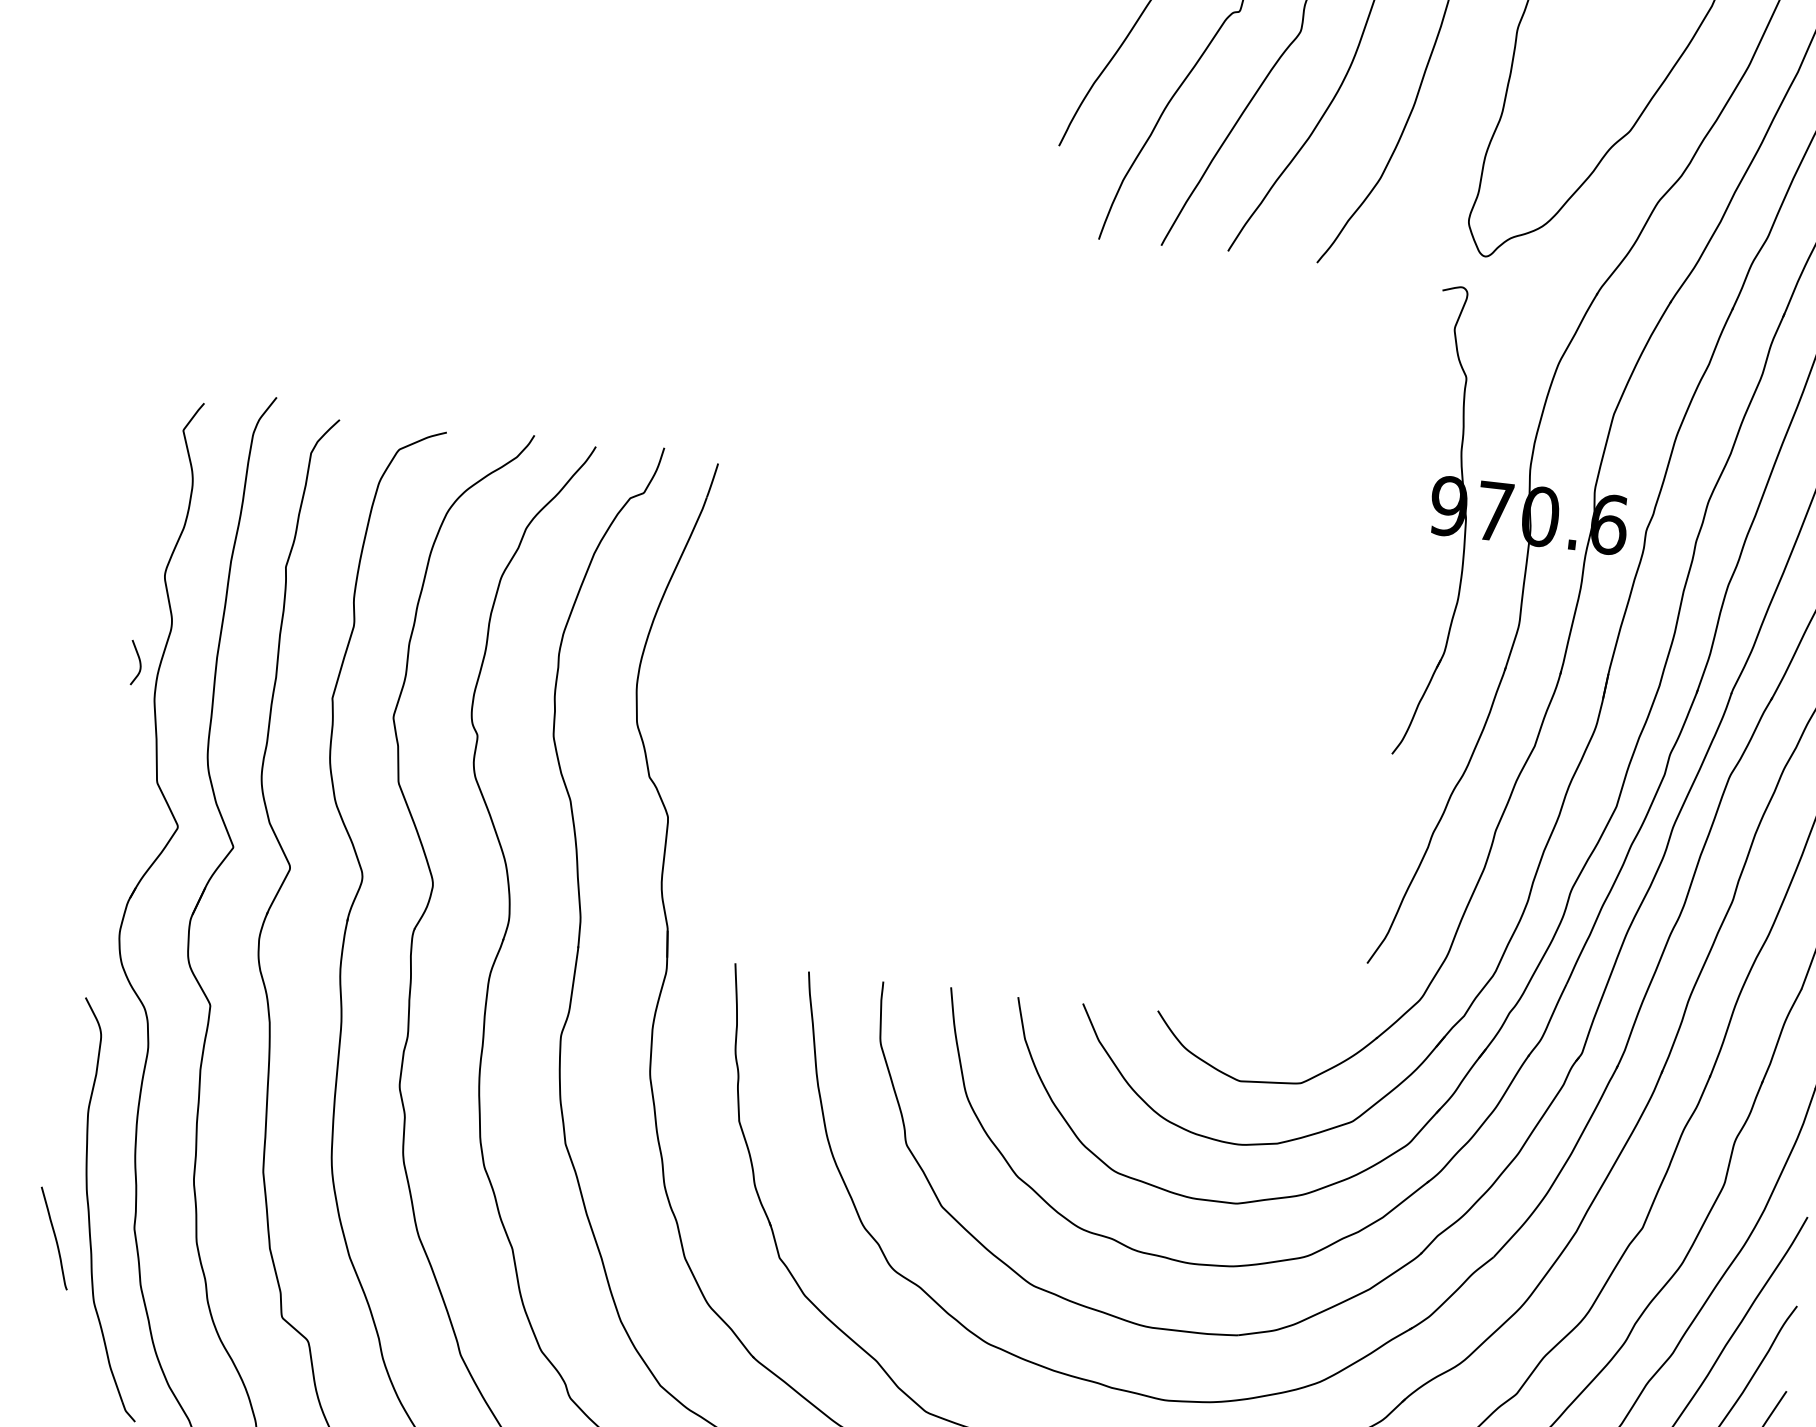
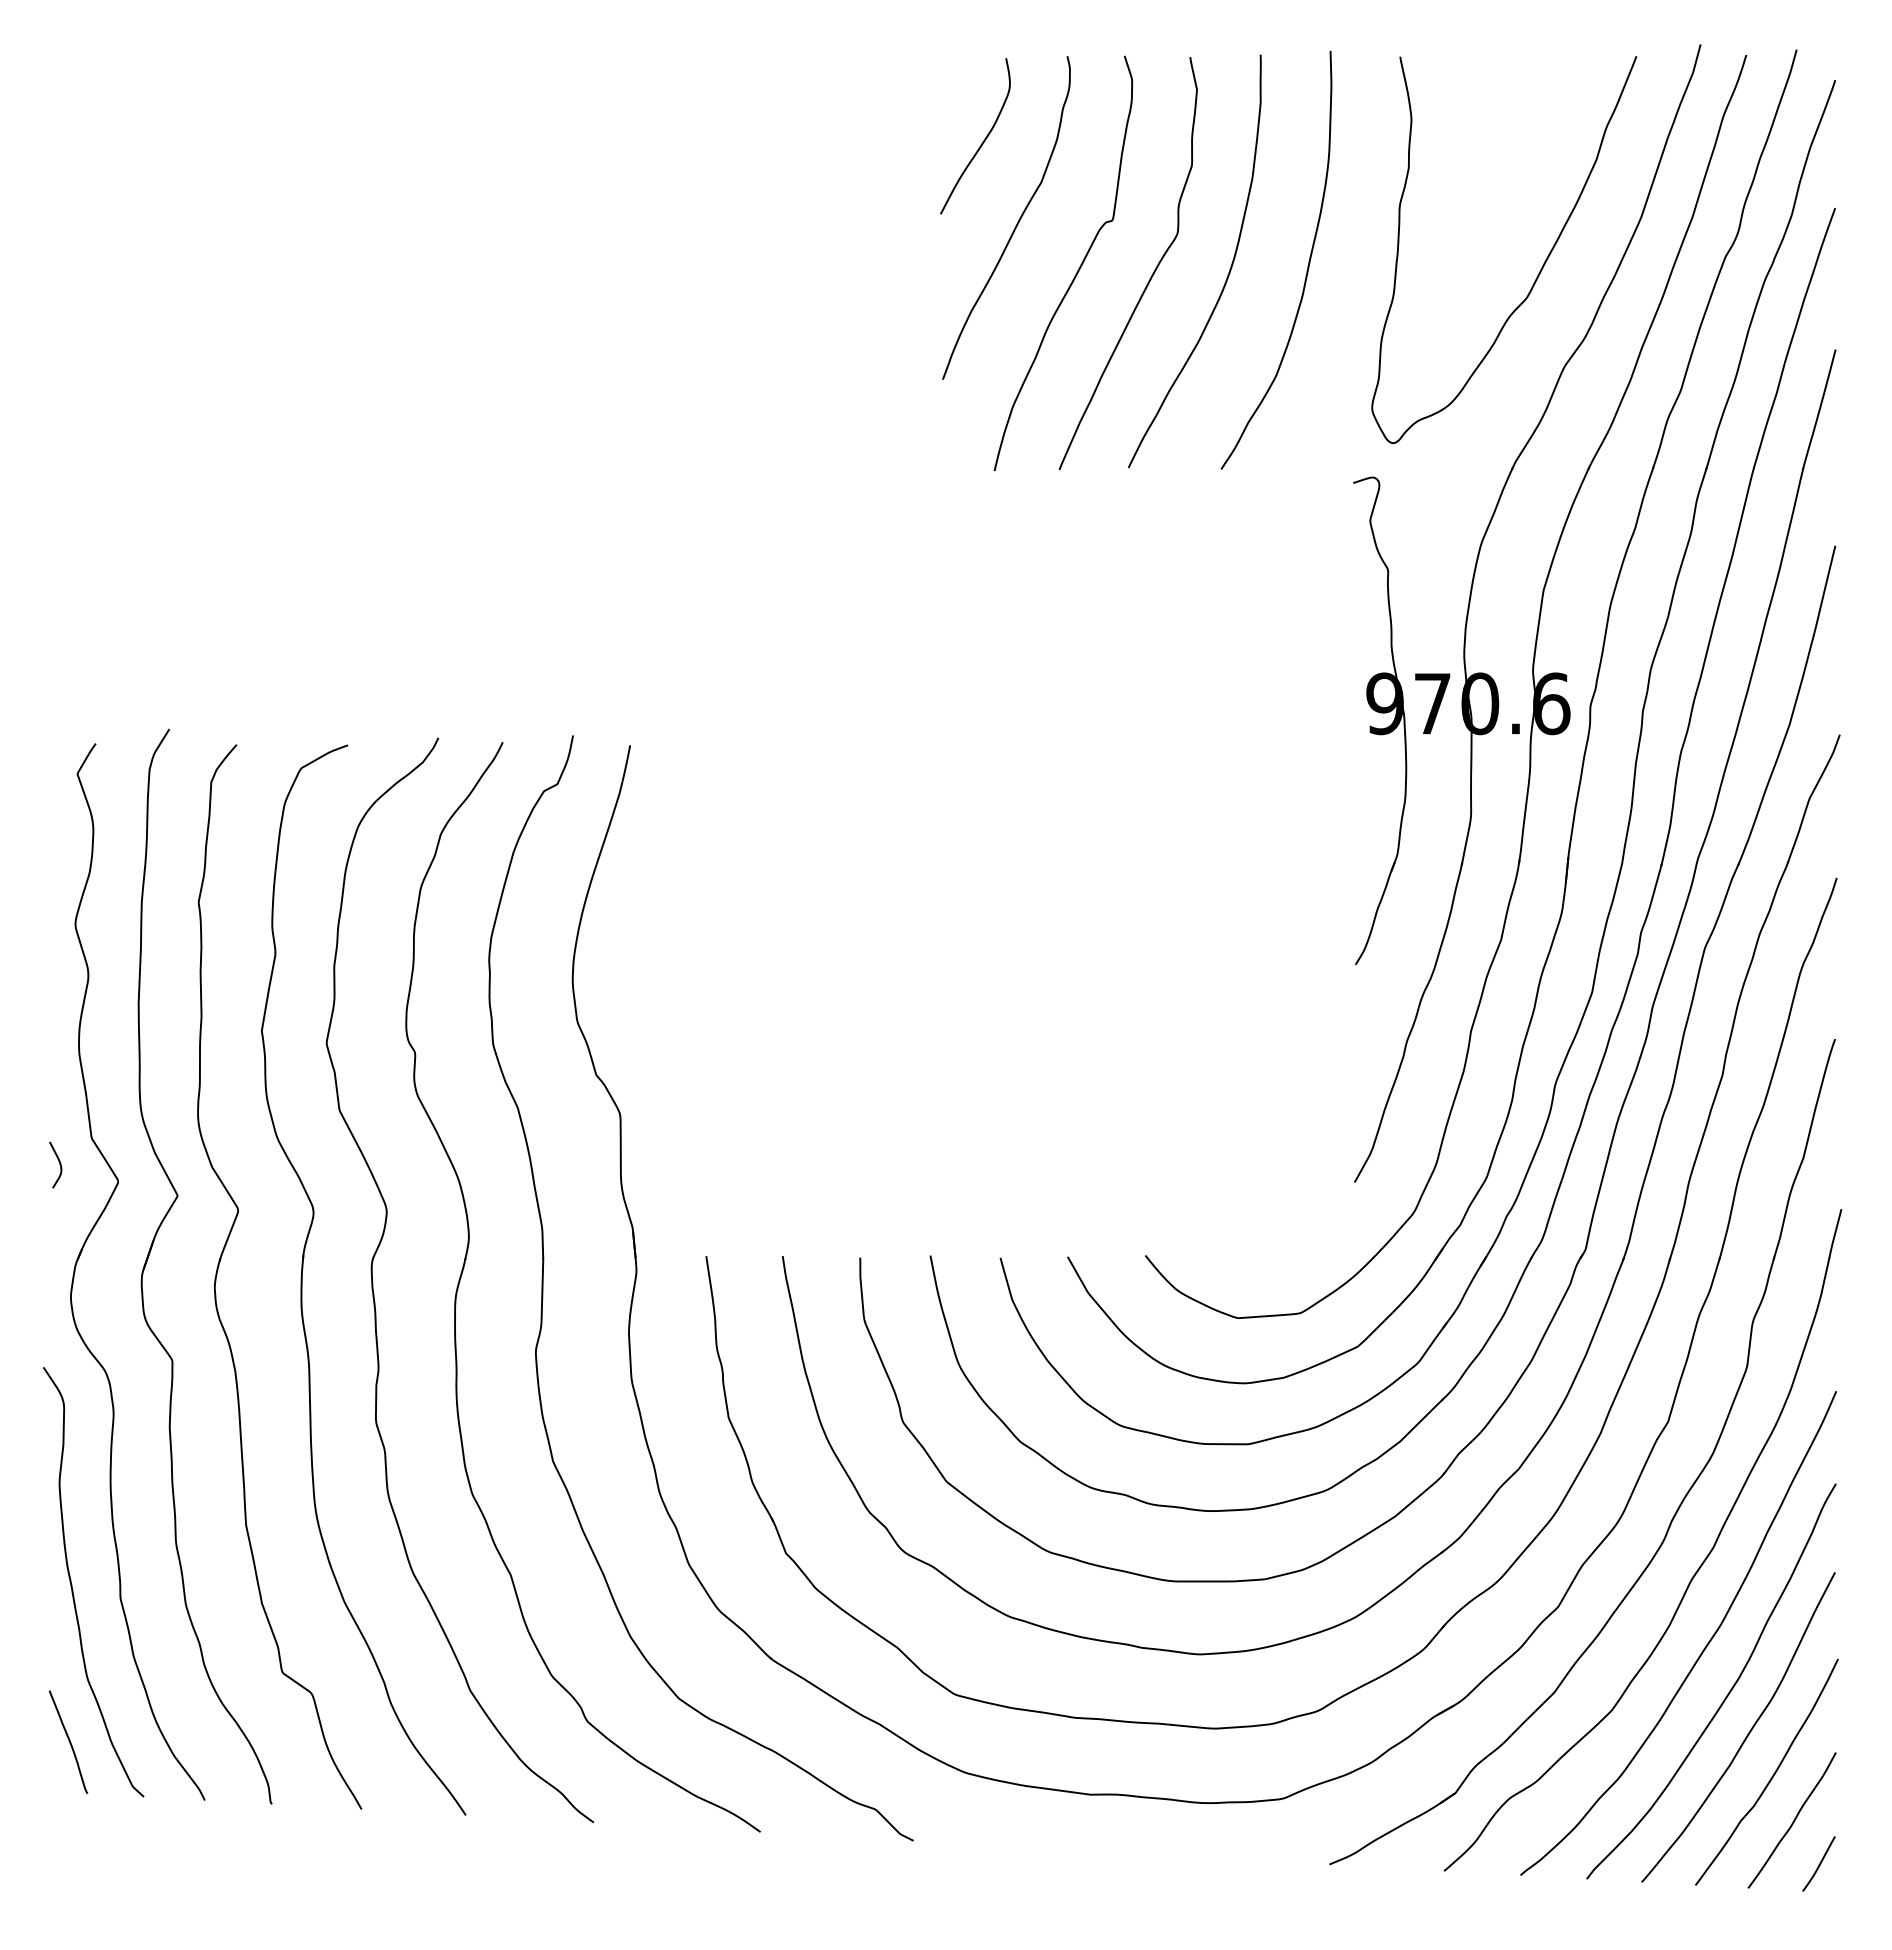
curve: (139, 662) -> (59, 1164), moved
curve: (54, 1237) -> (68, 1741), moved

